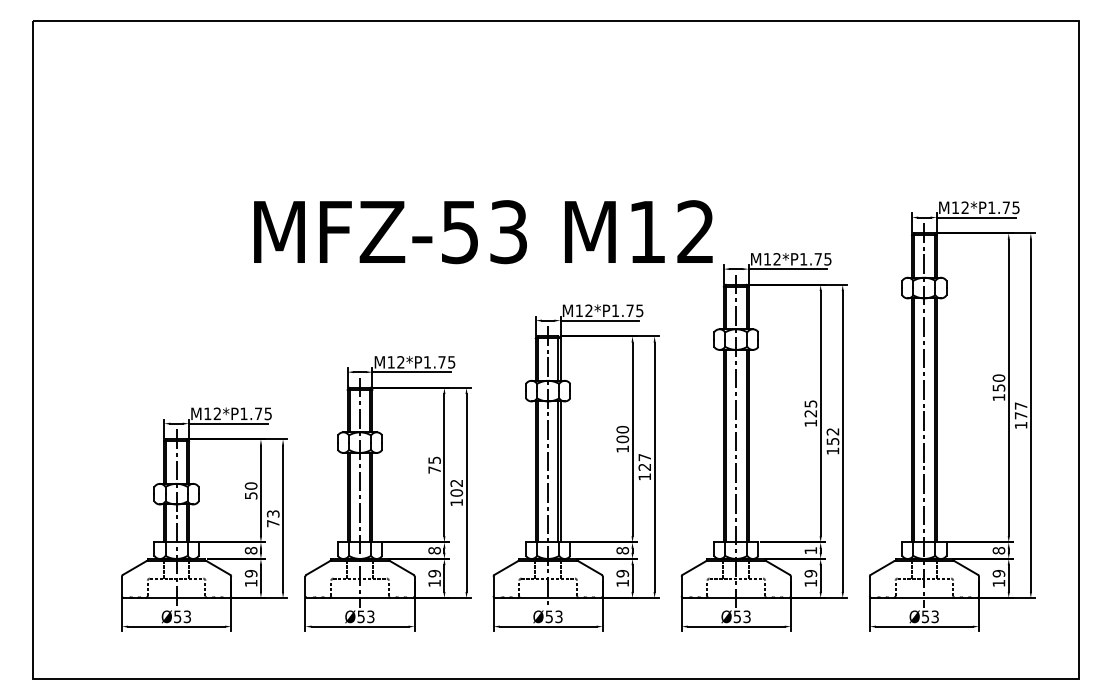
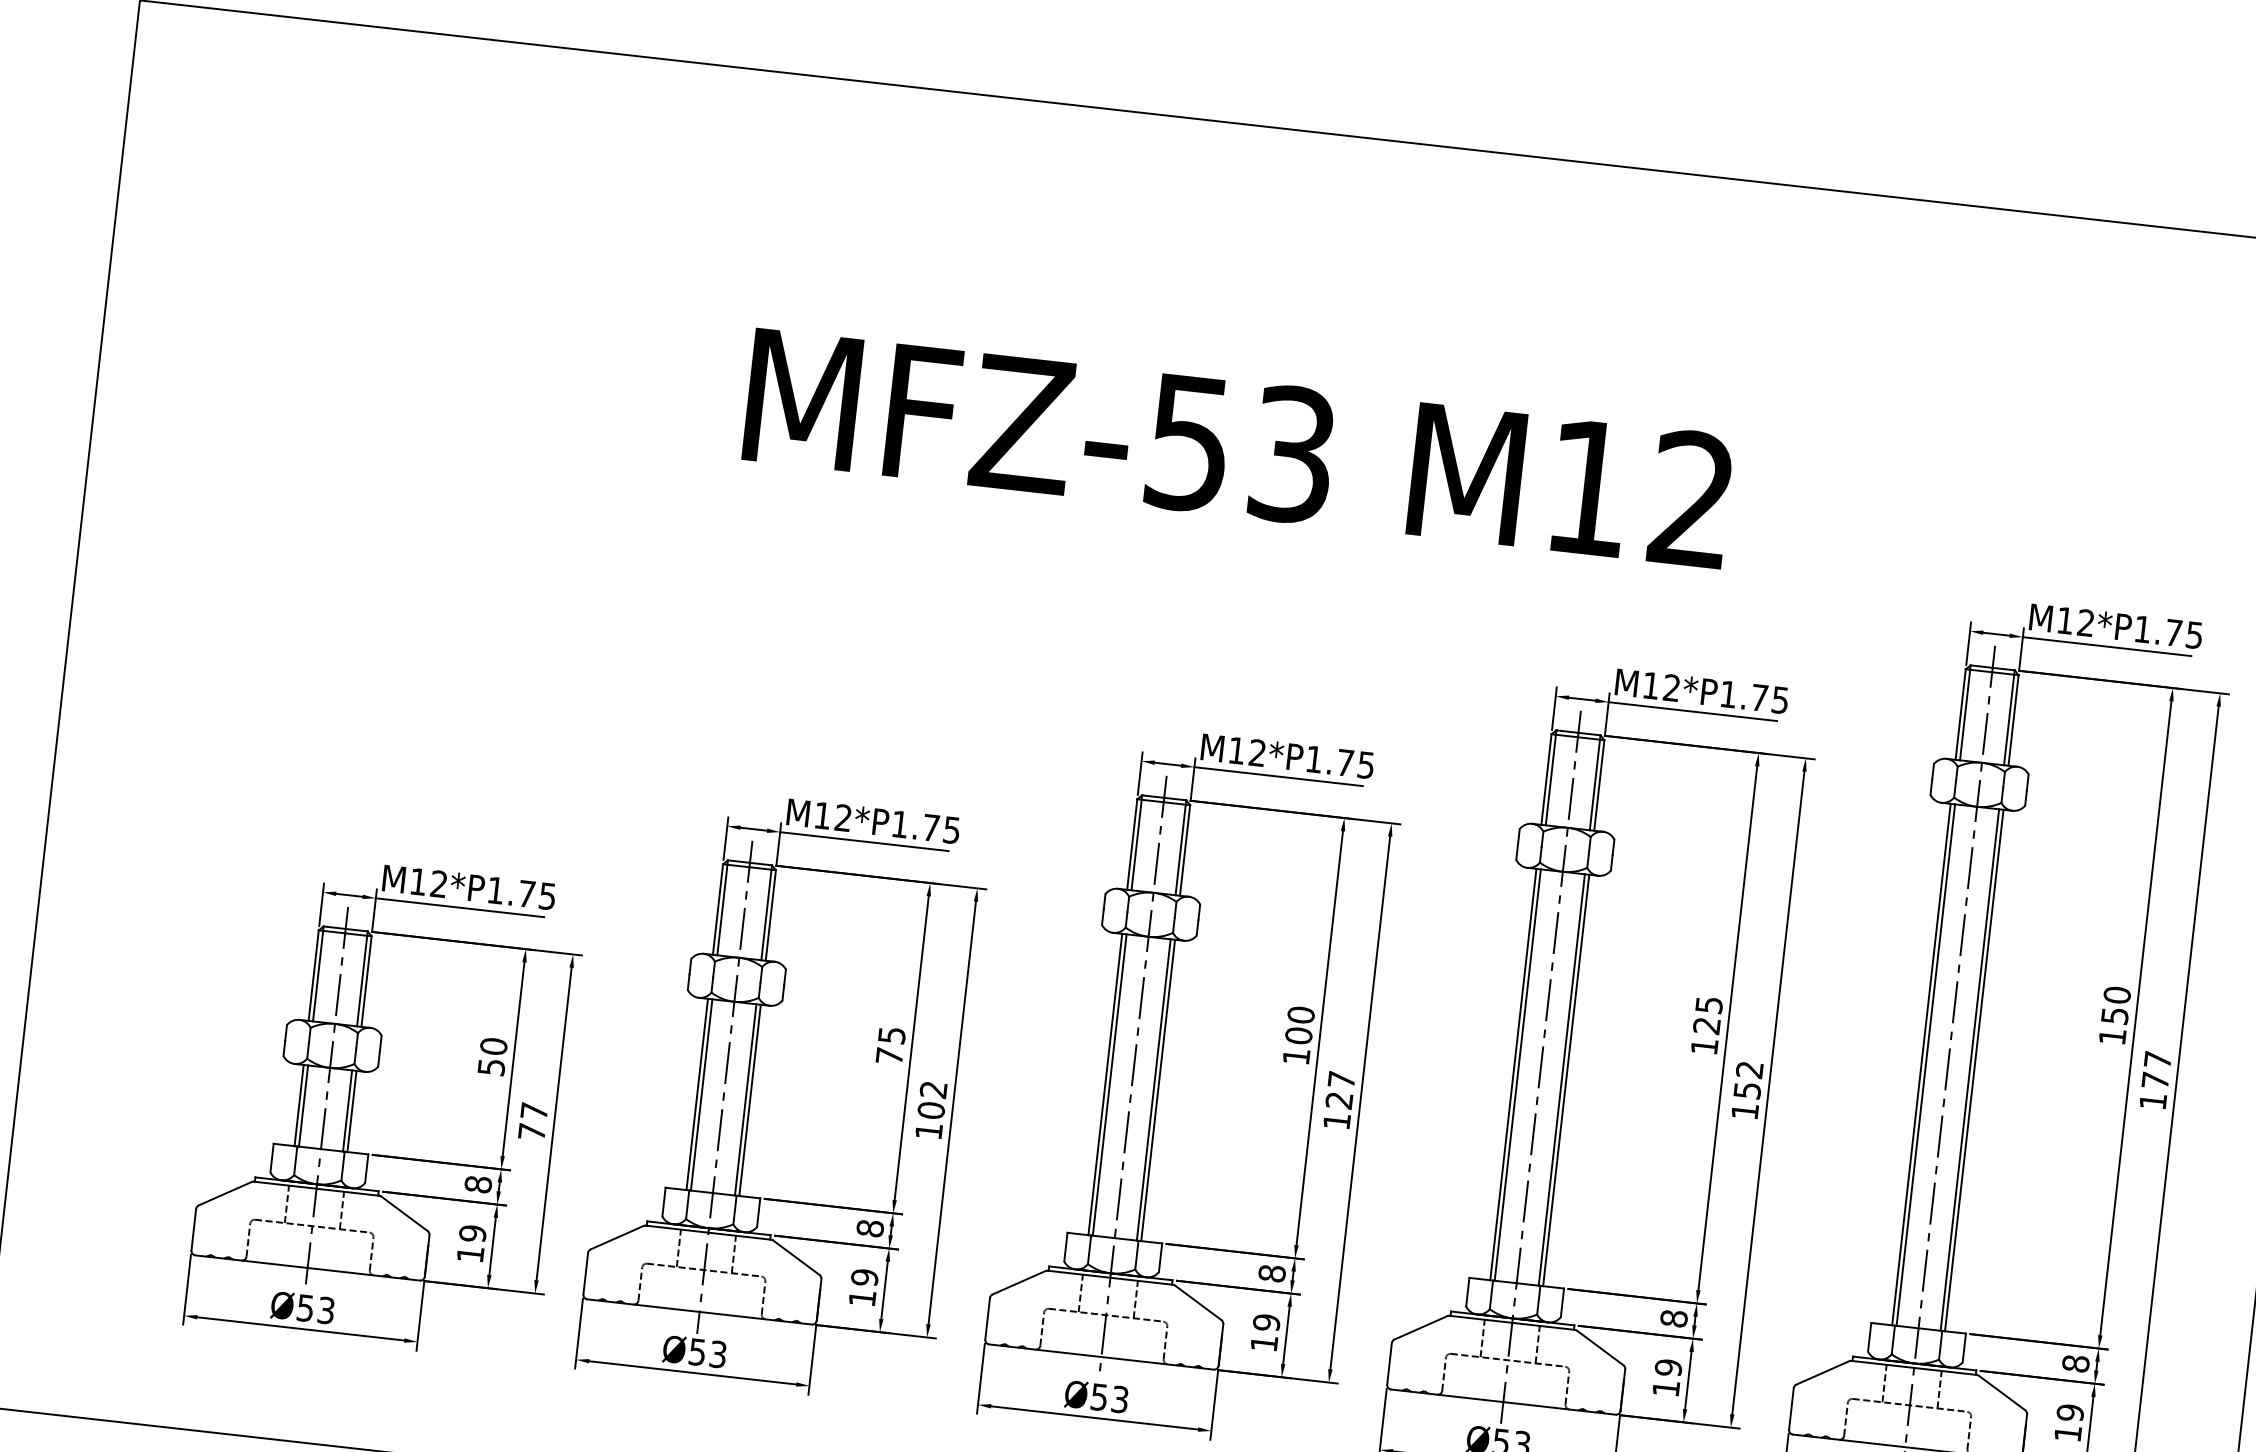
text: (483, 232) -> (1238, 449), moved
text: (272, 513) -> (532, 1110), 73 -> 77
text: (810, 550) -> (1673, 1318), 1 -> 8

